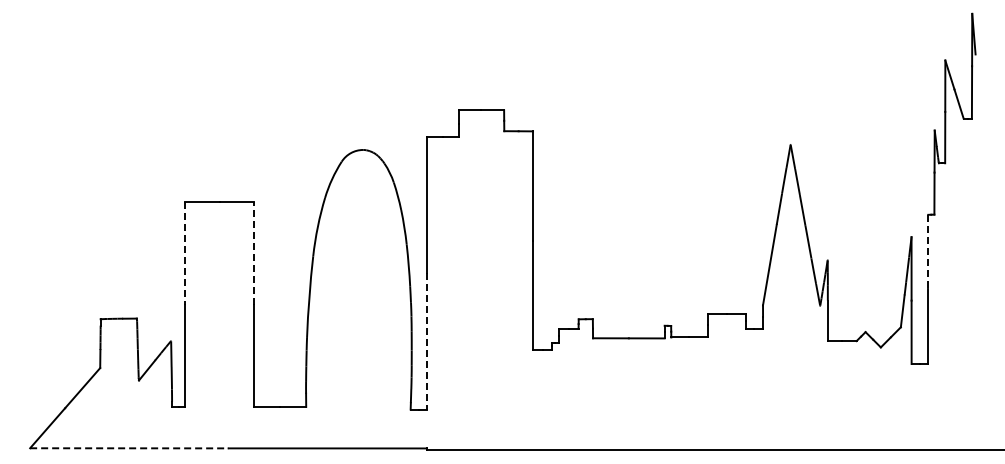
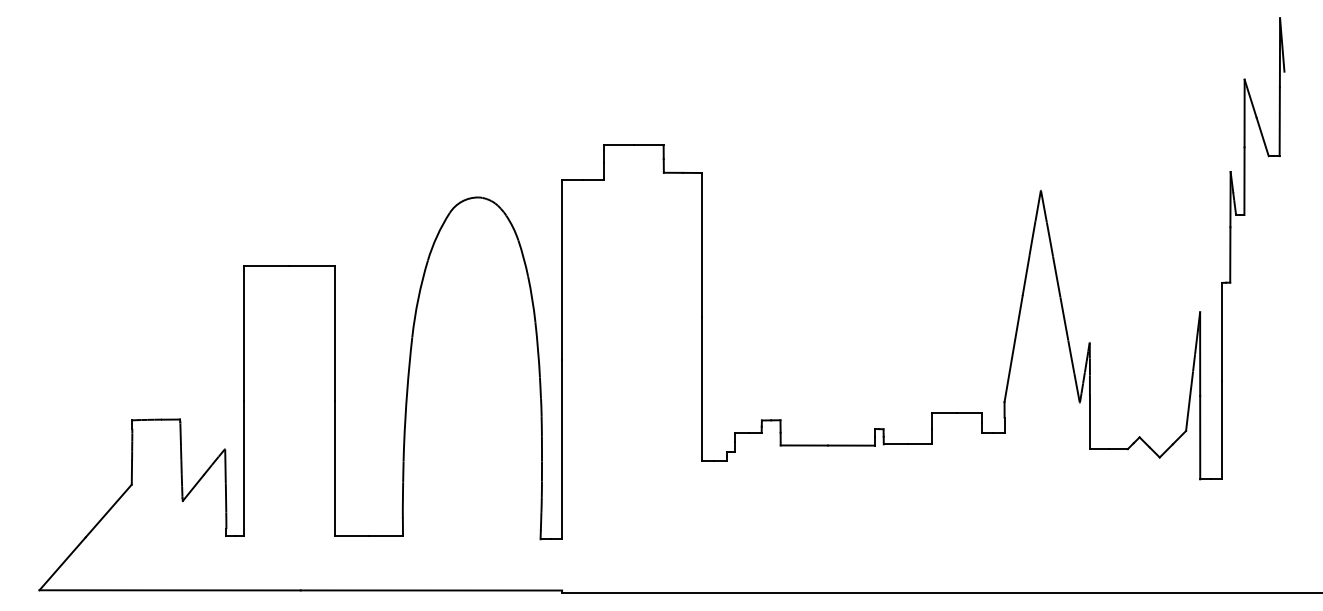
line: (254, 252) -> (334, 332), dashed -> solid
line: (928, 252) -> (1222, 332), dashed -> solid
line: (185, 253) -> (244, 333), dashed -> solid
line: (427, 341) -> (562, 449), dashed -> solid
line: (129, 448) -> (170, 590), dashed -> solid

